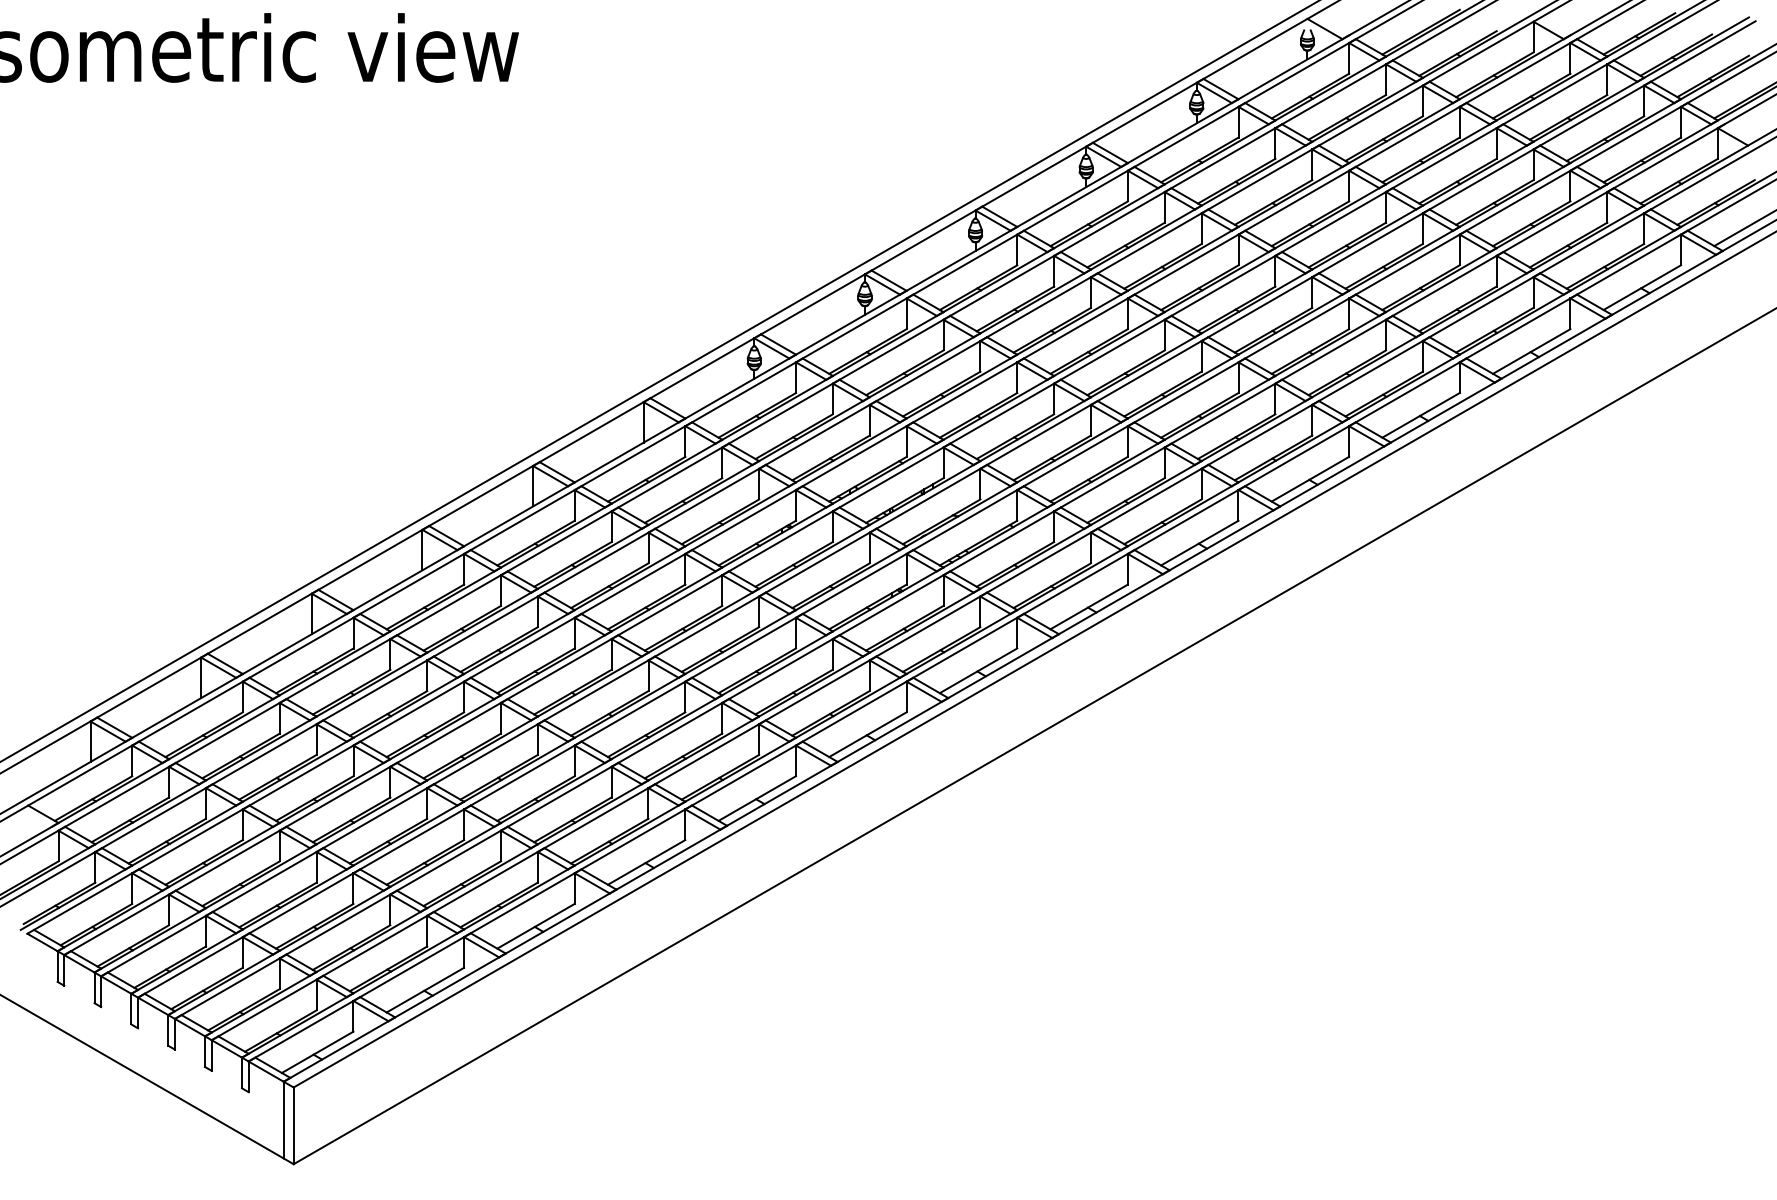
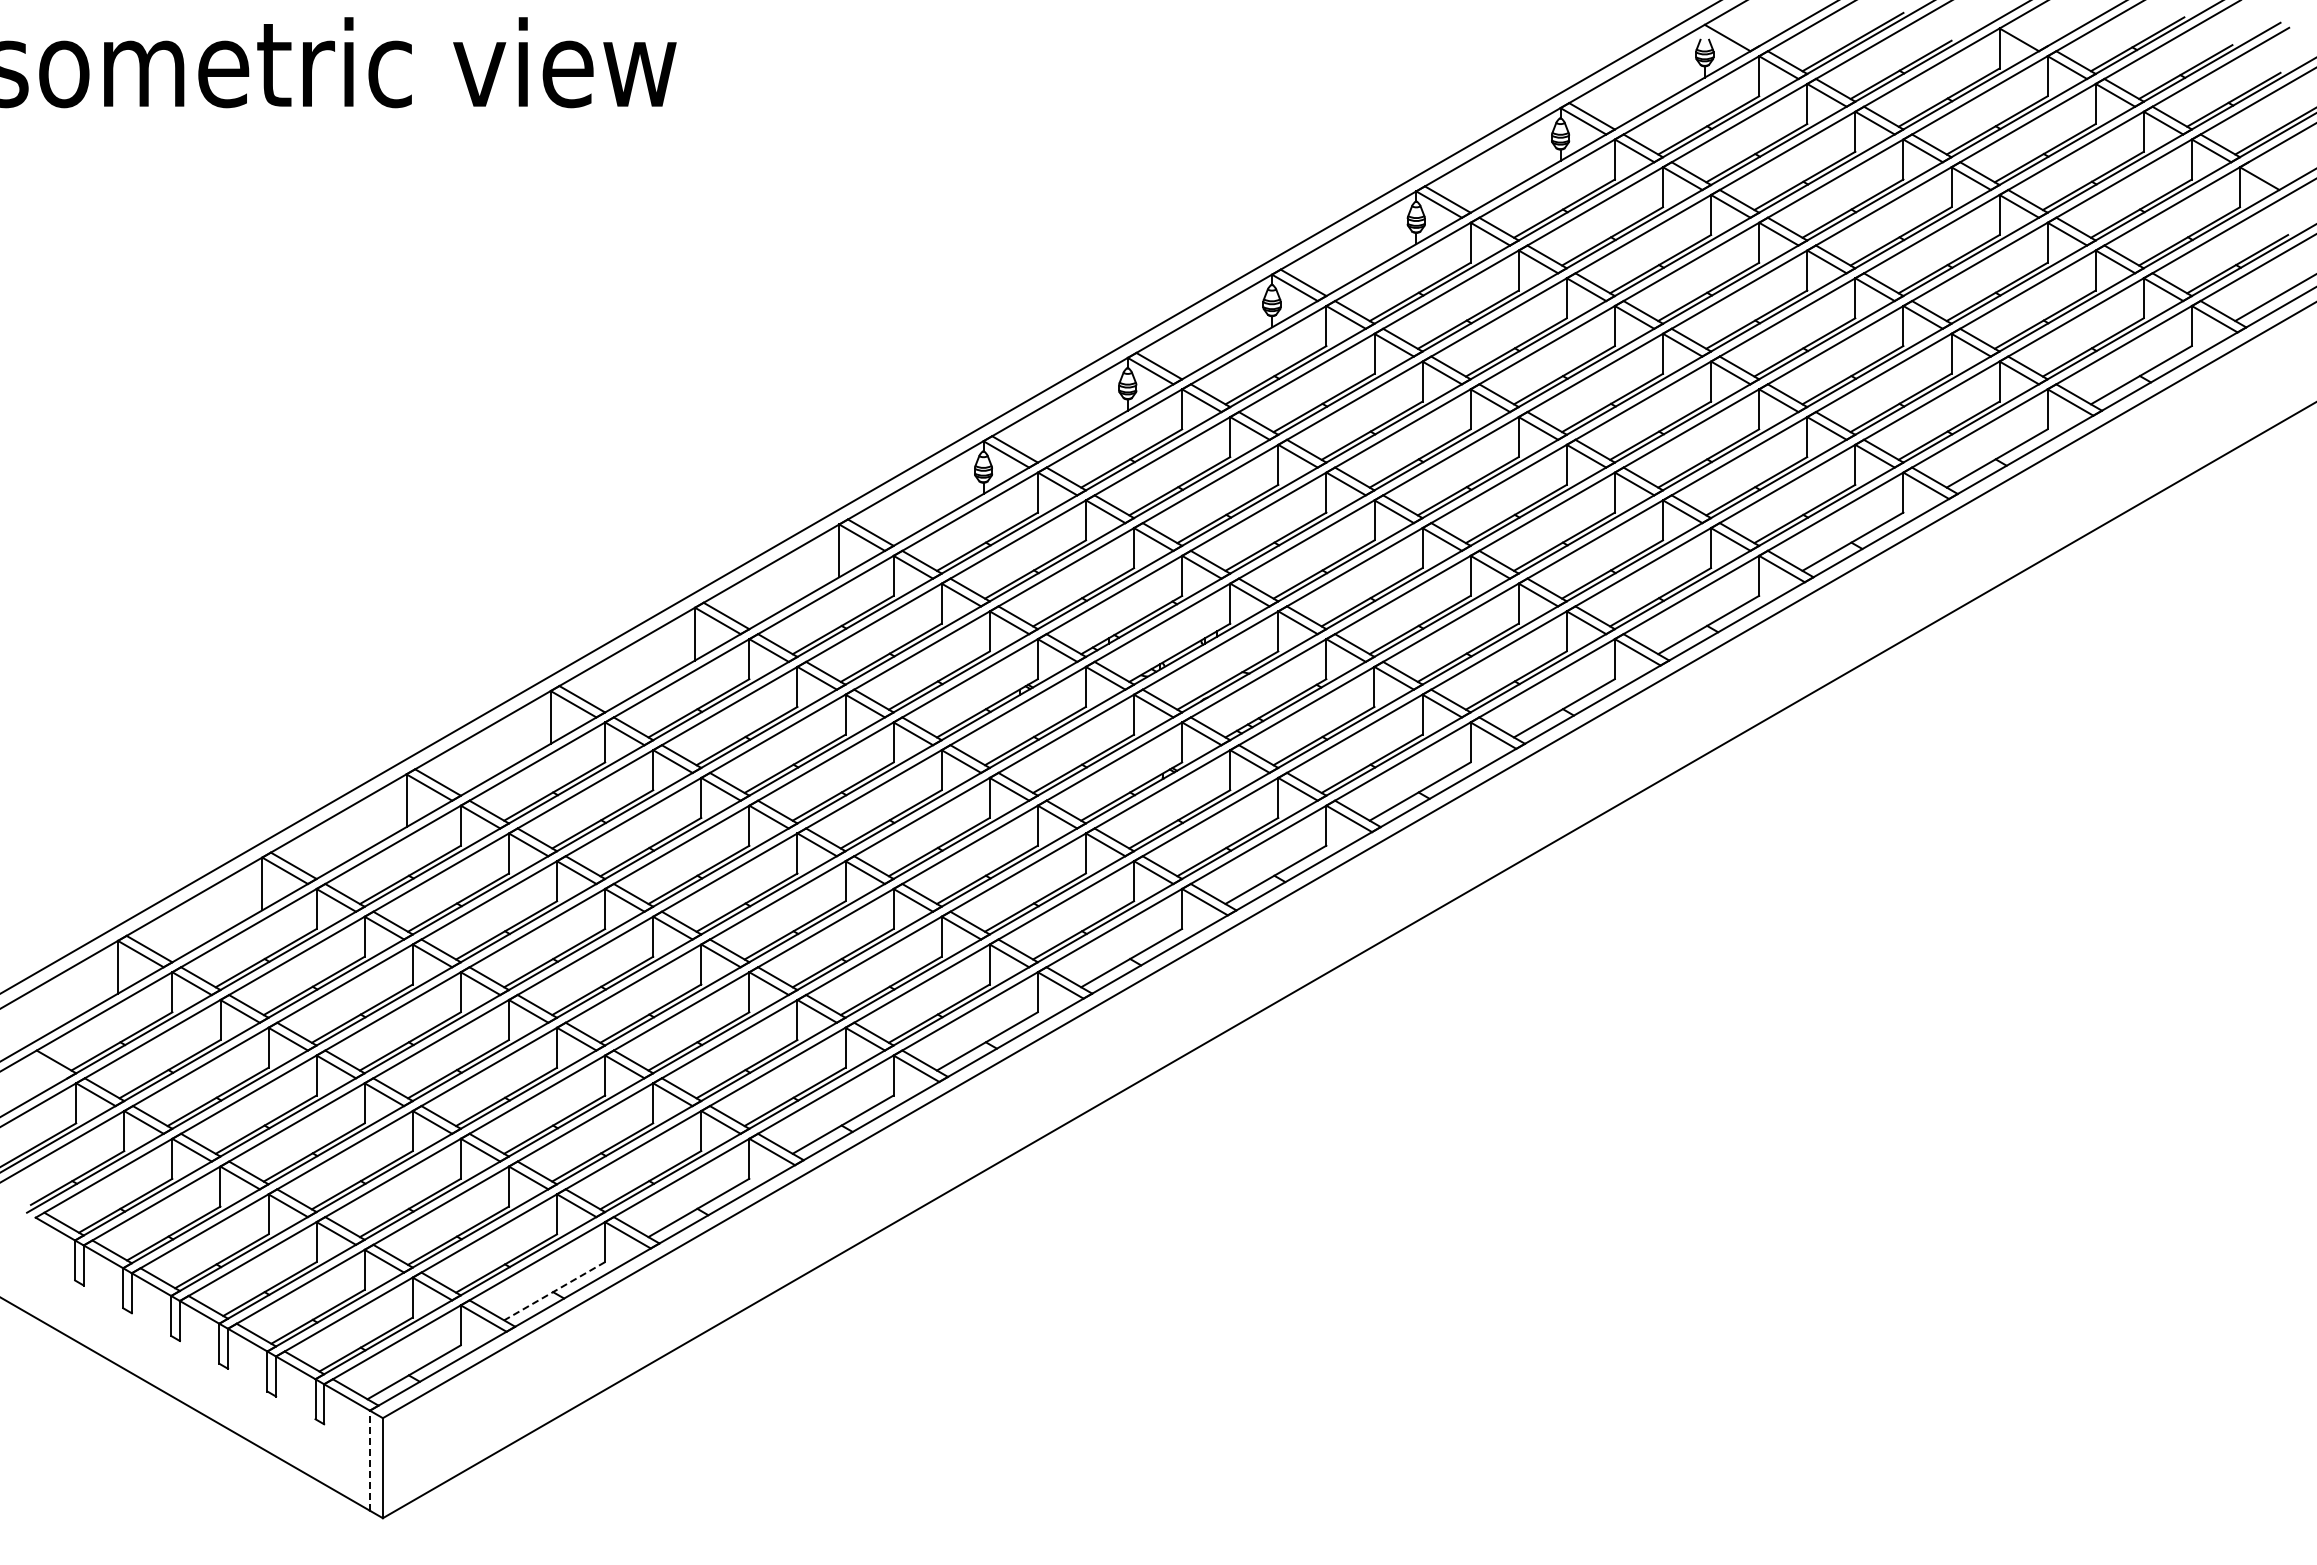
line: (425, 990) -> (554, 1291), solid -> dashed
line: (283, 1119) -> (369, 1460), solid -> dashed

